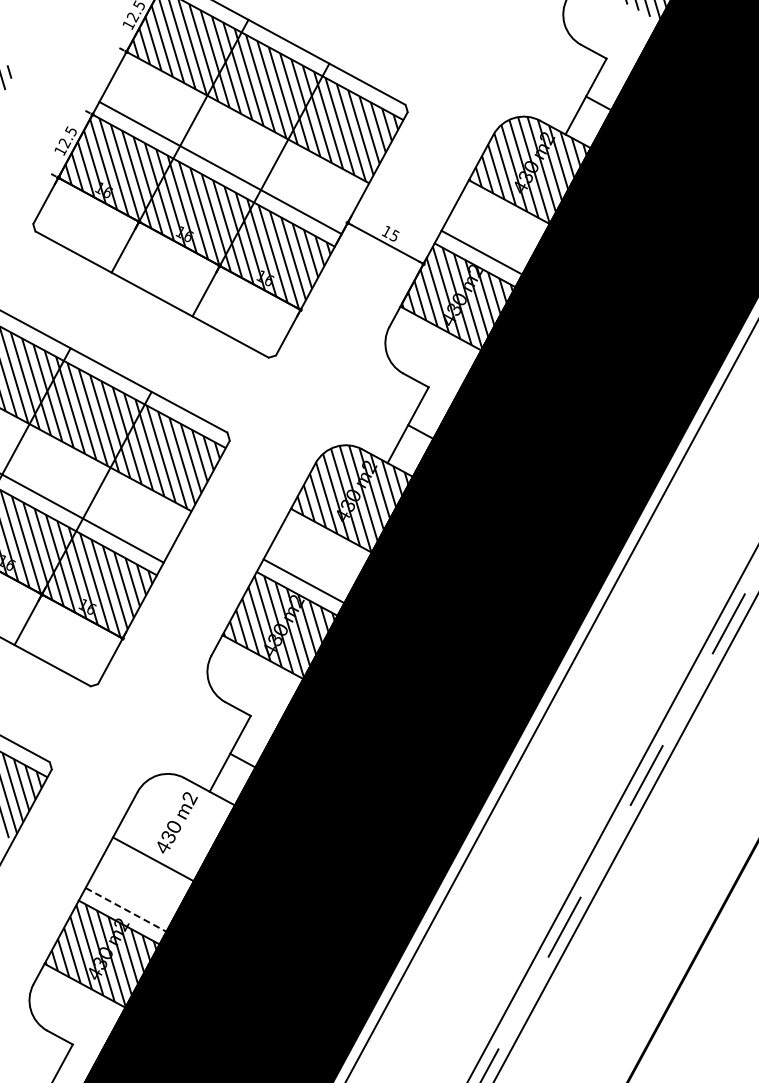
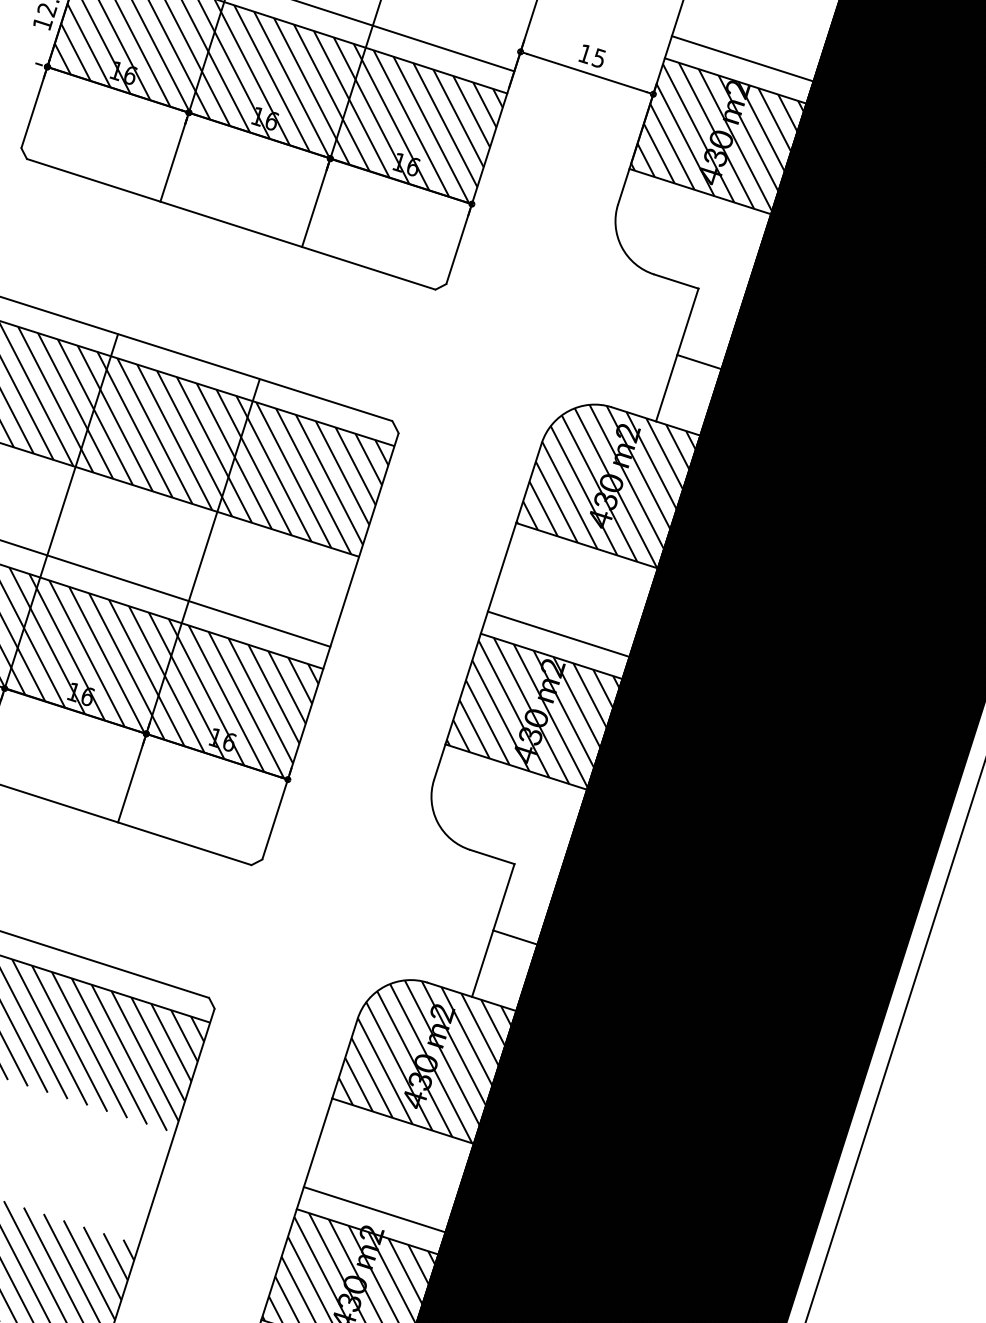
hatch: (171, 827) -> (422, 1065), added
line: (126, 909) -> (375, 1208), dashed -> solid

